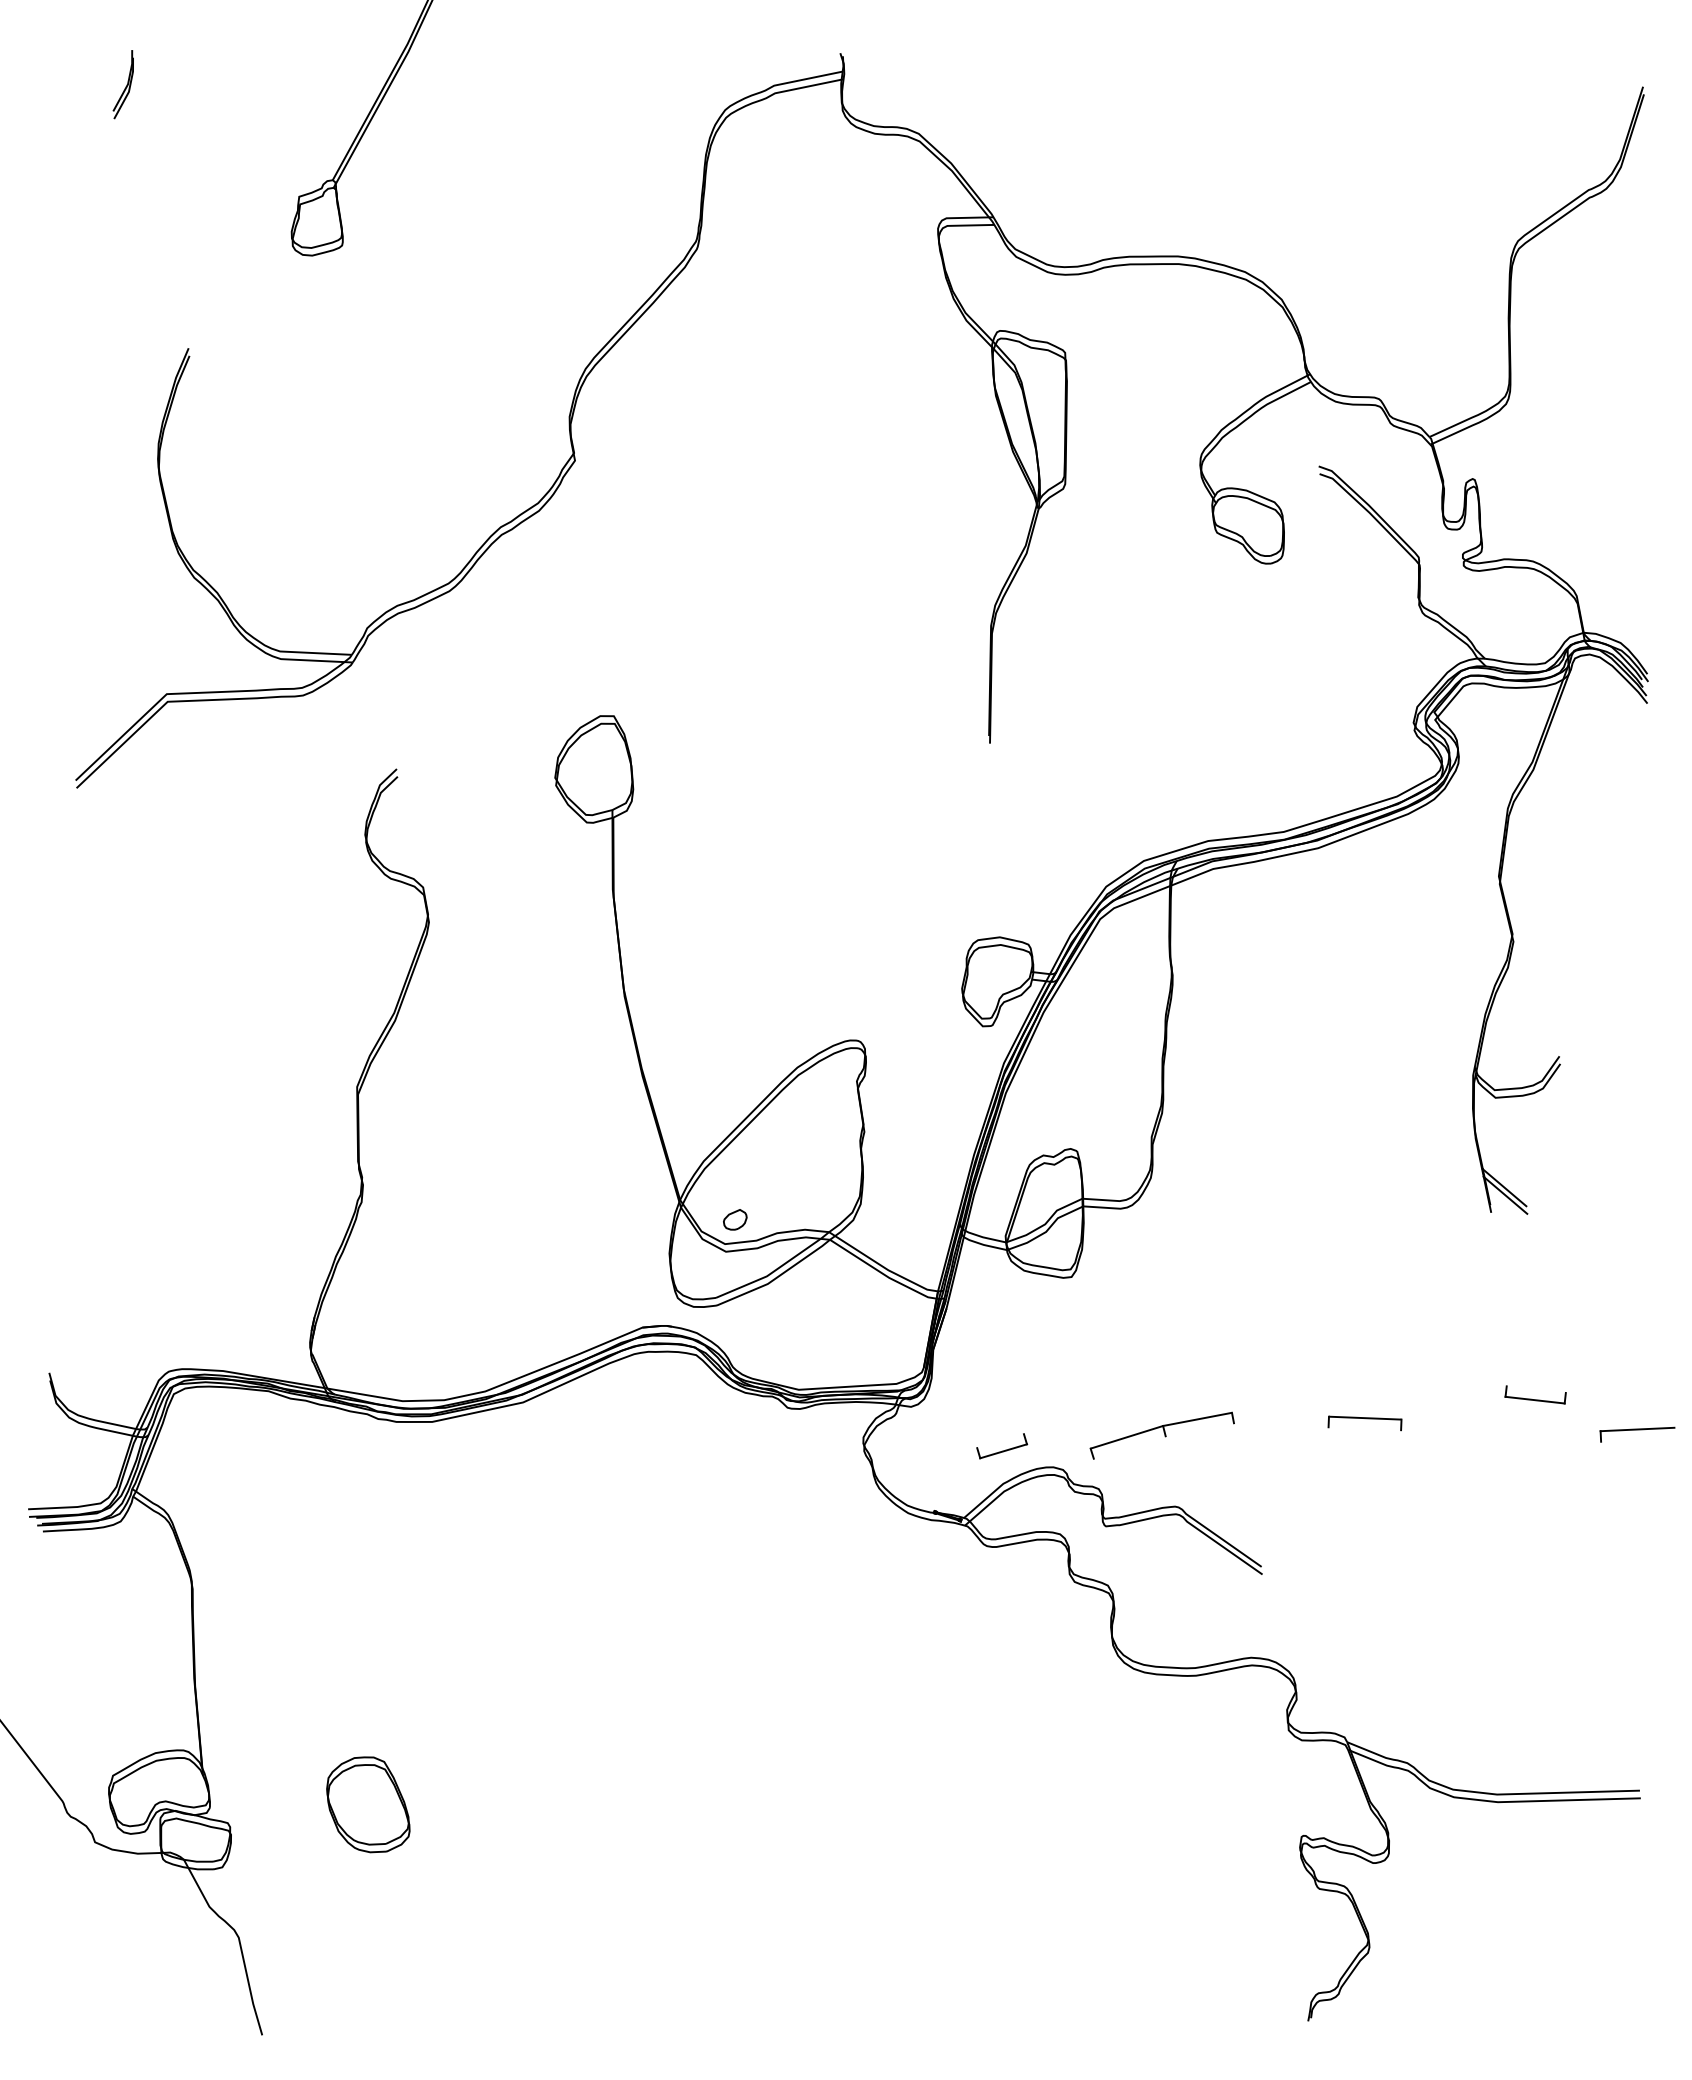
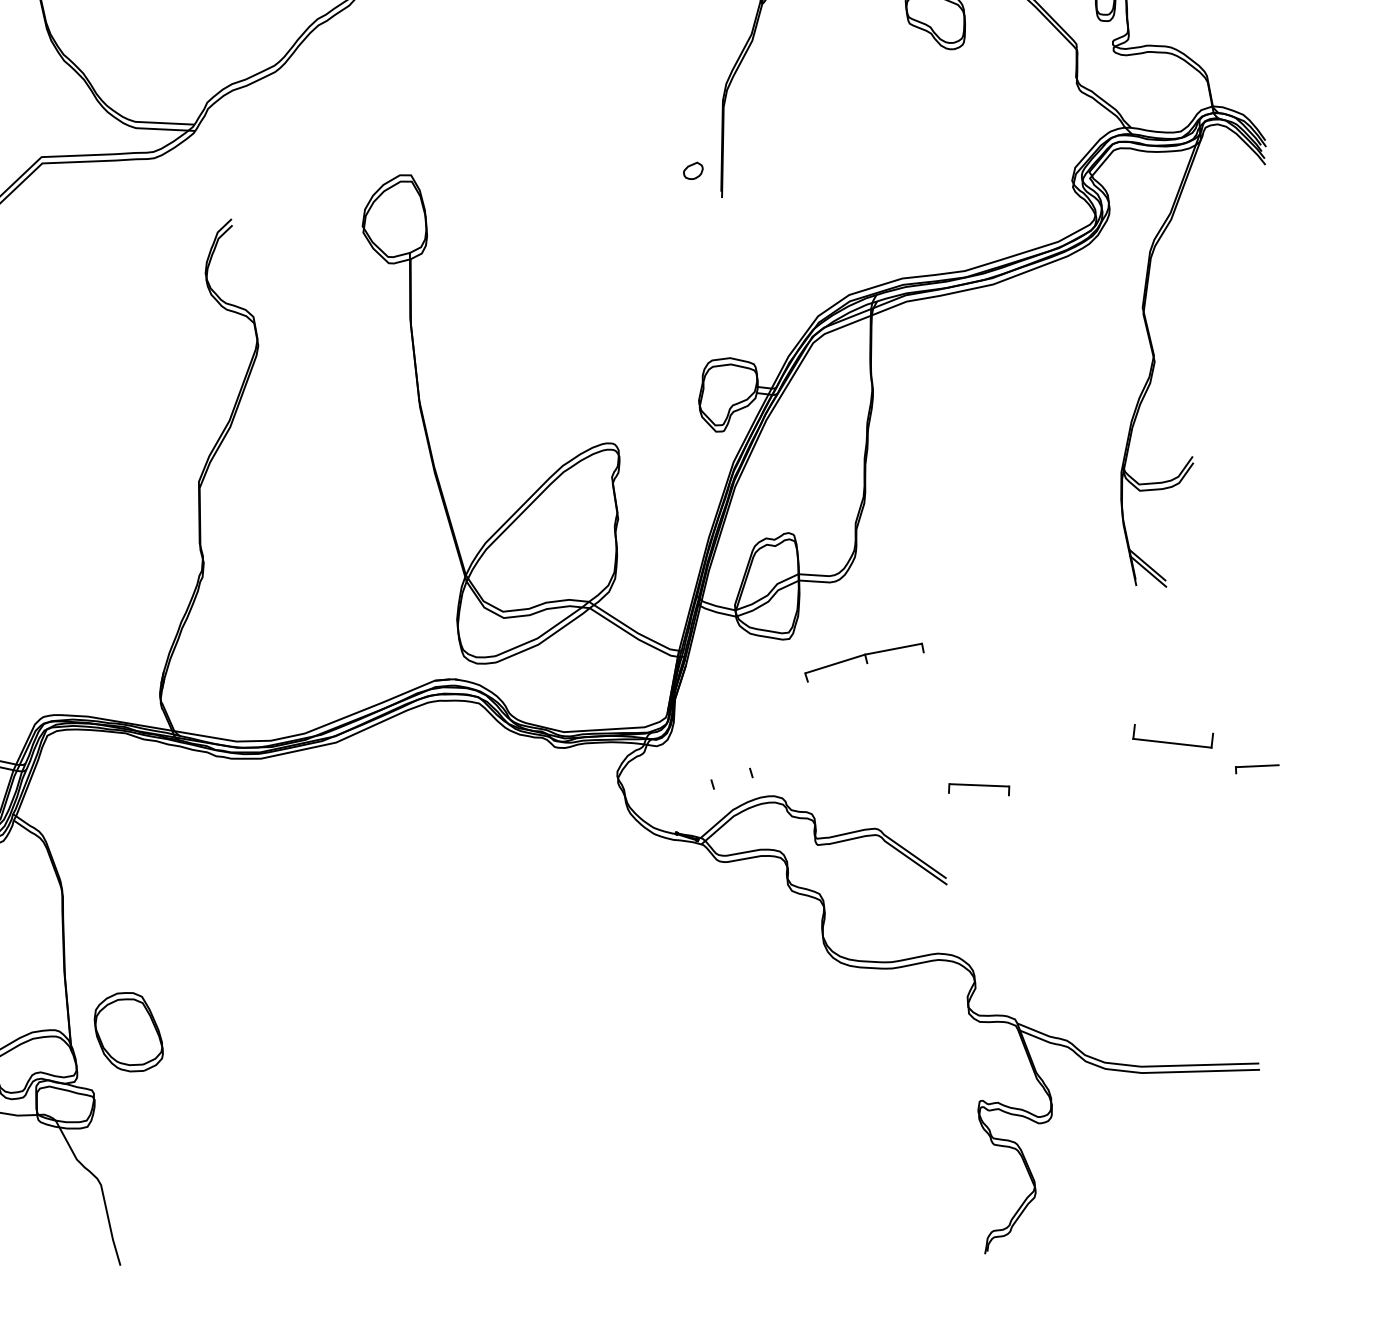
part: (735, 1219) -> (693, 170), moved
part: (1535, 1394) -> (1172, 736), size x1.6
part: (1364, 1423) -> (978, 789), moved
part: (1637, 1434) -> (1257, 769), size x0.7
part: (1161, 1435) -> (863, 662), moved
line: (1003, 1451) -> (733, 783), removed
part: (368, 1804) -> (128, 1031), moved

